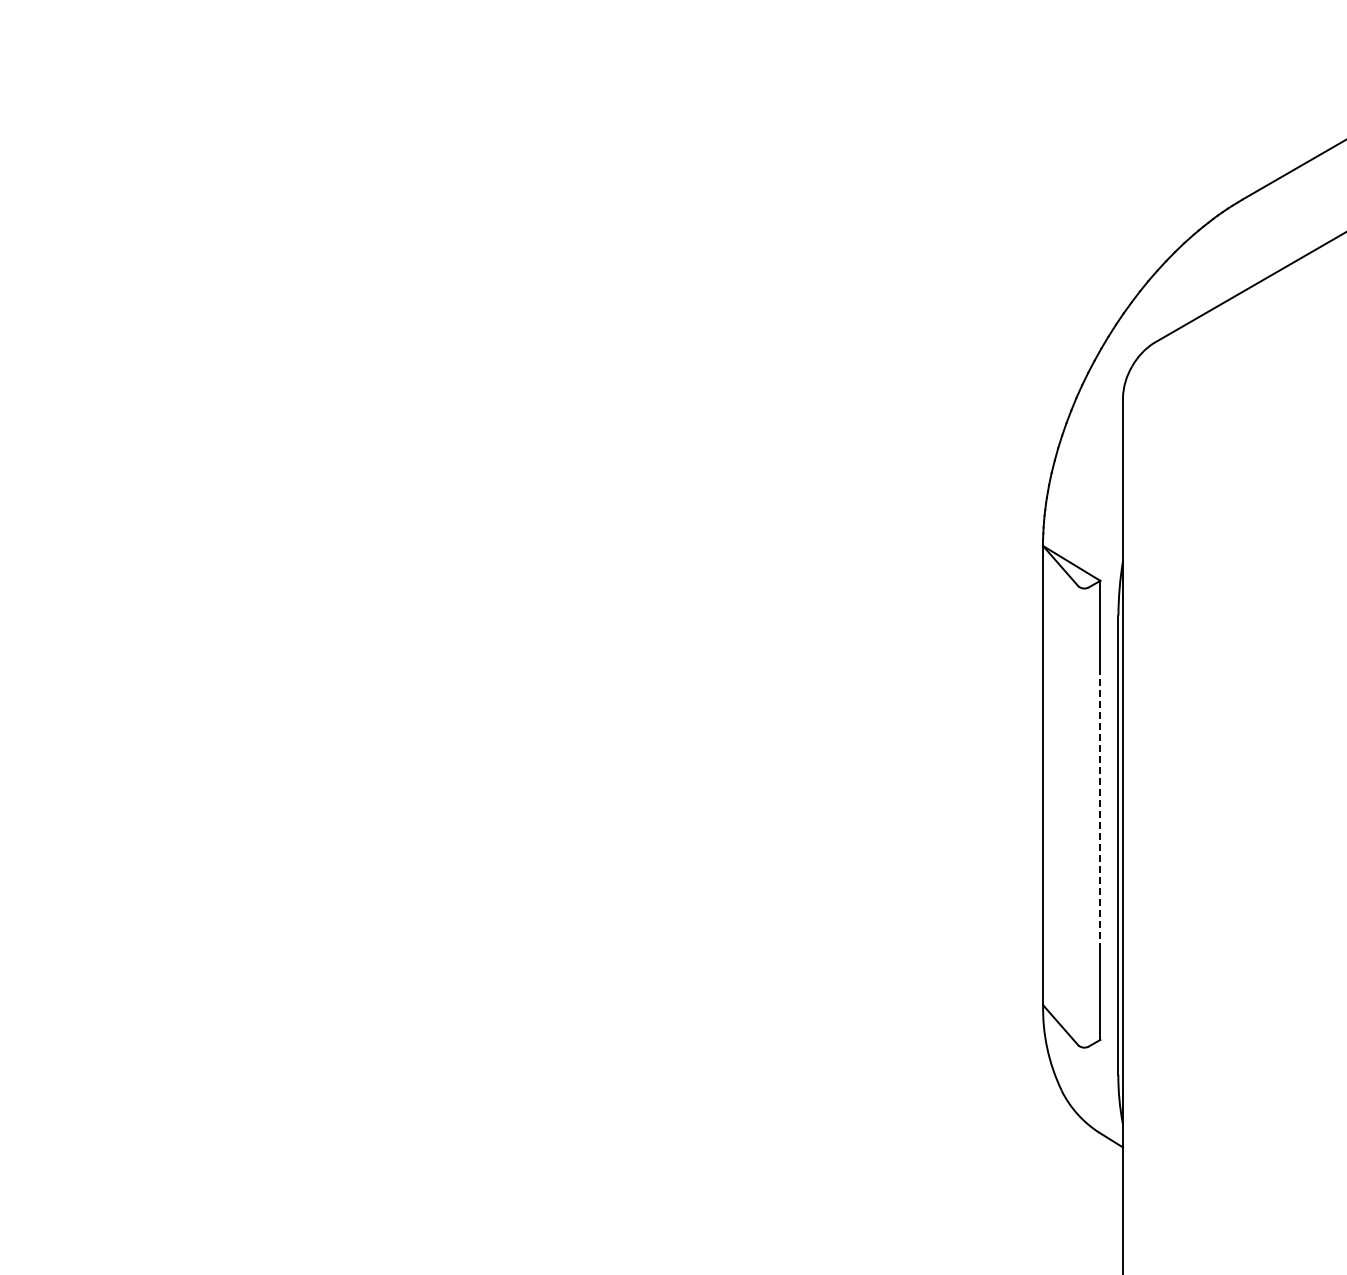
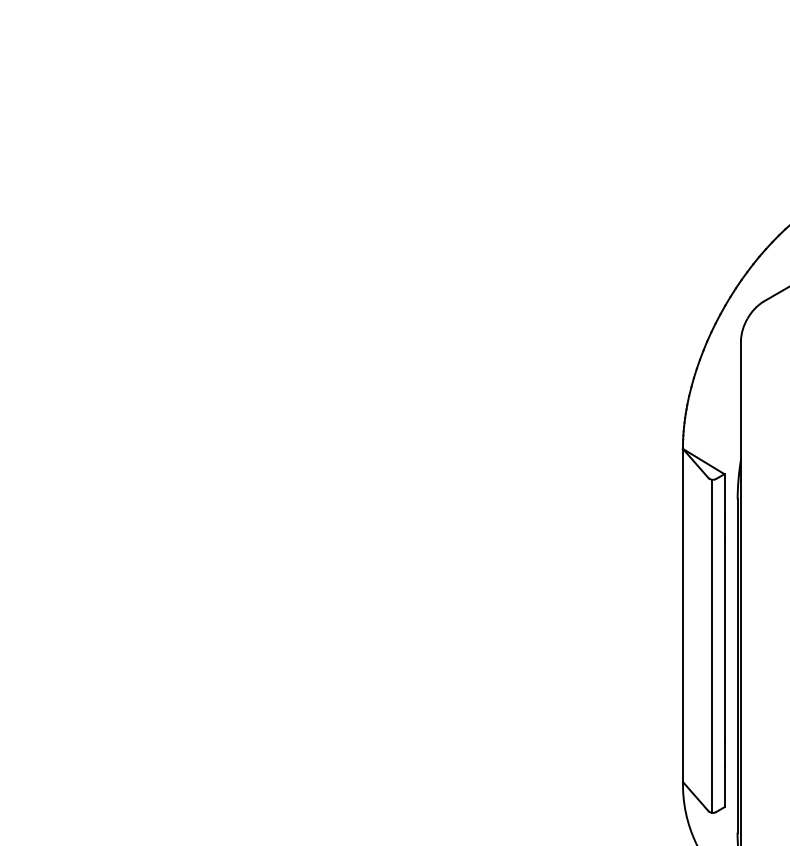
line: (1100, 810) -> (724, 640), dashed -> solid
line: (1083, 817) -> (712, 645), added

